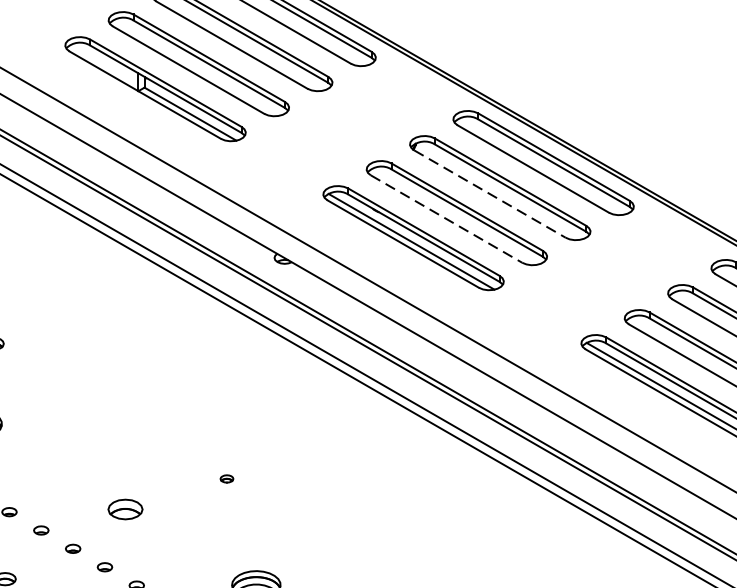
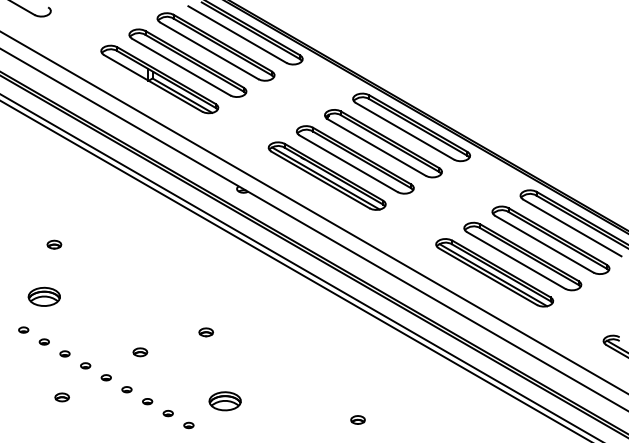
line: (489, 194) -> (376, 147), dashed -> solid
line: (446, 218) -> (348, 163), dashed -> solid
part: (225, 479) -> (205, 332), size x1.67
part: (125, 509) -> (140, 352), size x0.62

